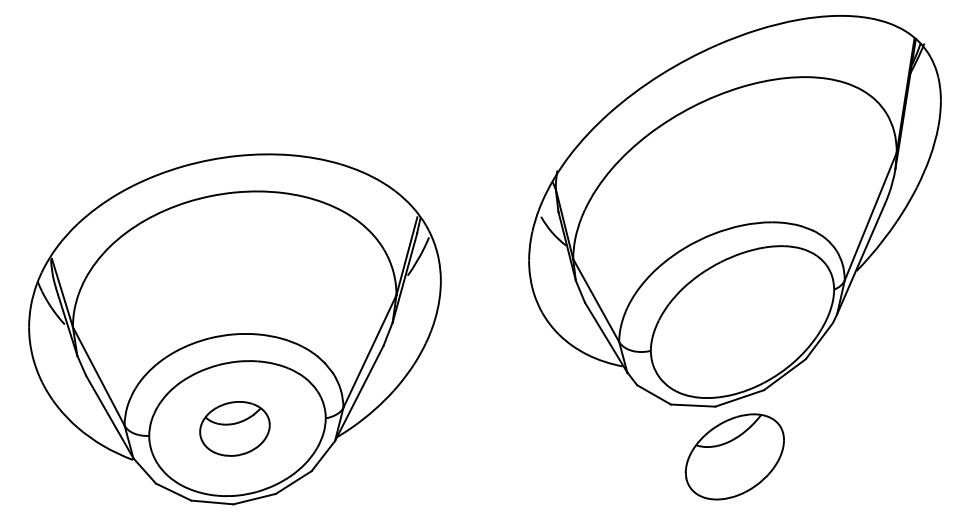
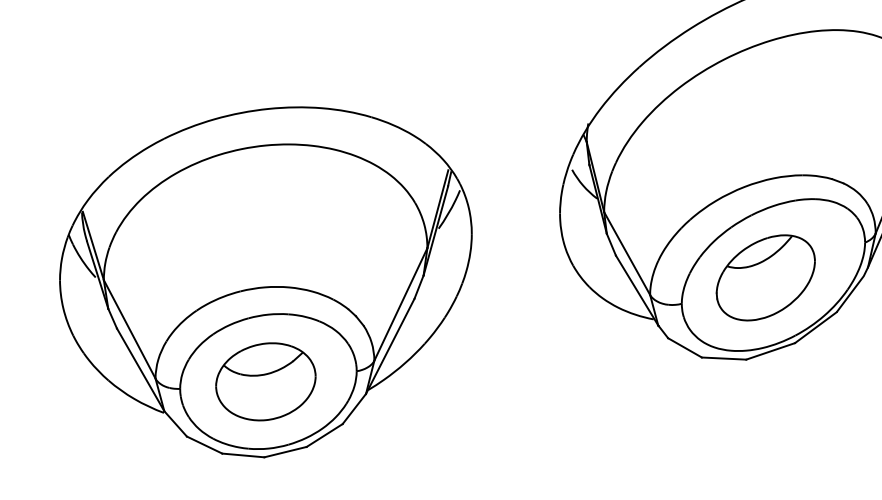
part: (234, 428) -> (265, 381), size x1.43
part: (734, 456) -> (765, 277), moved

